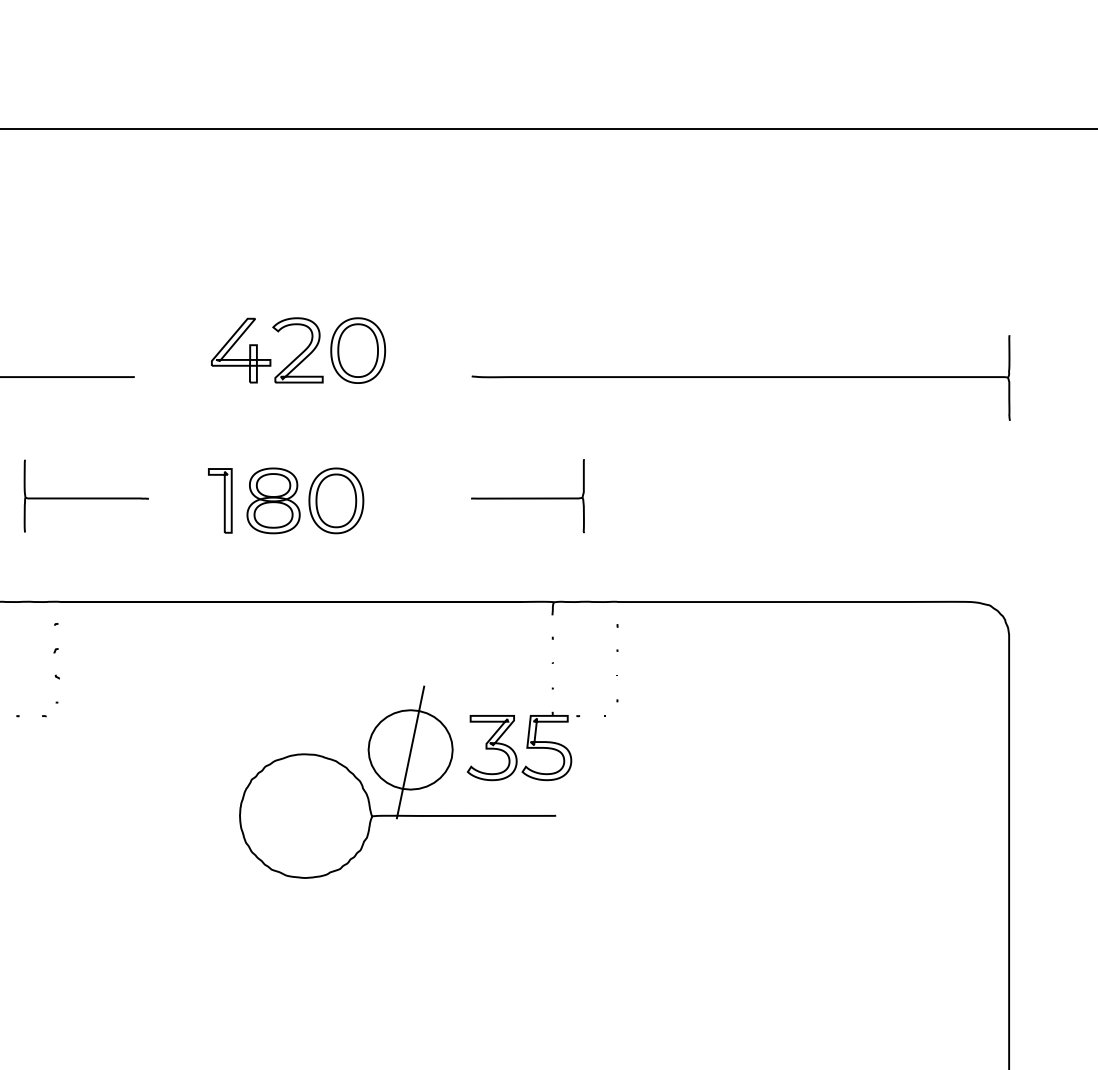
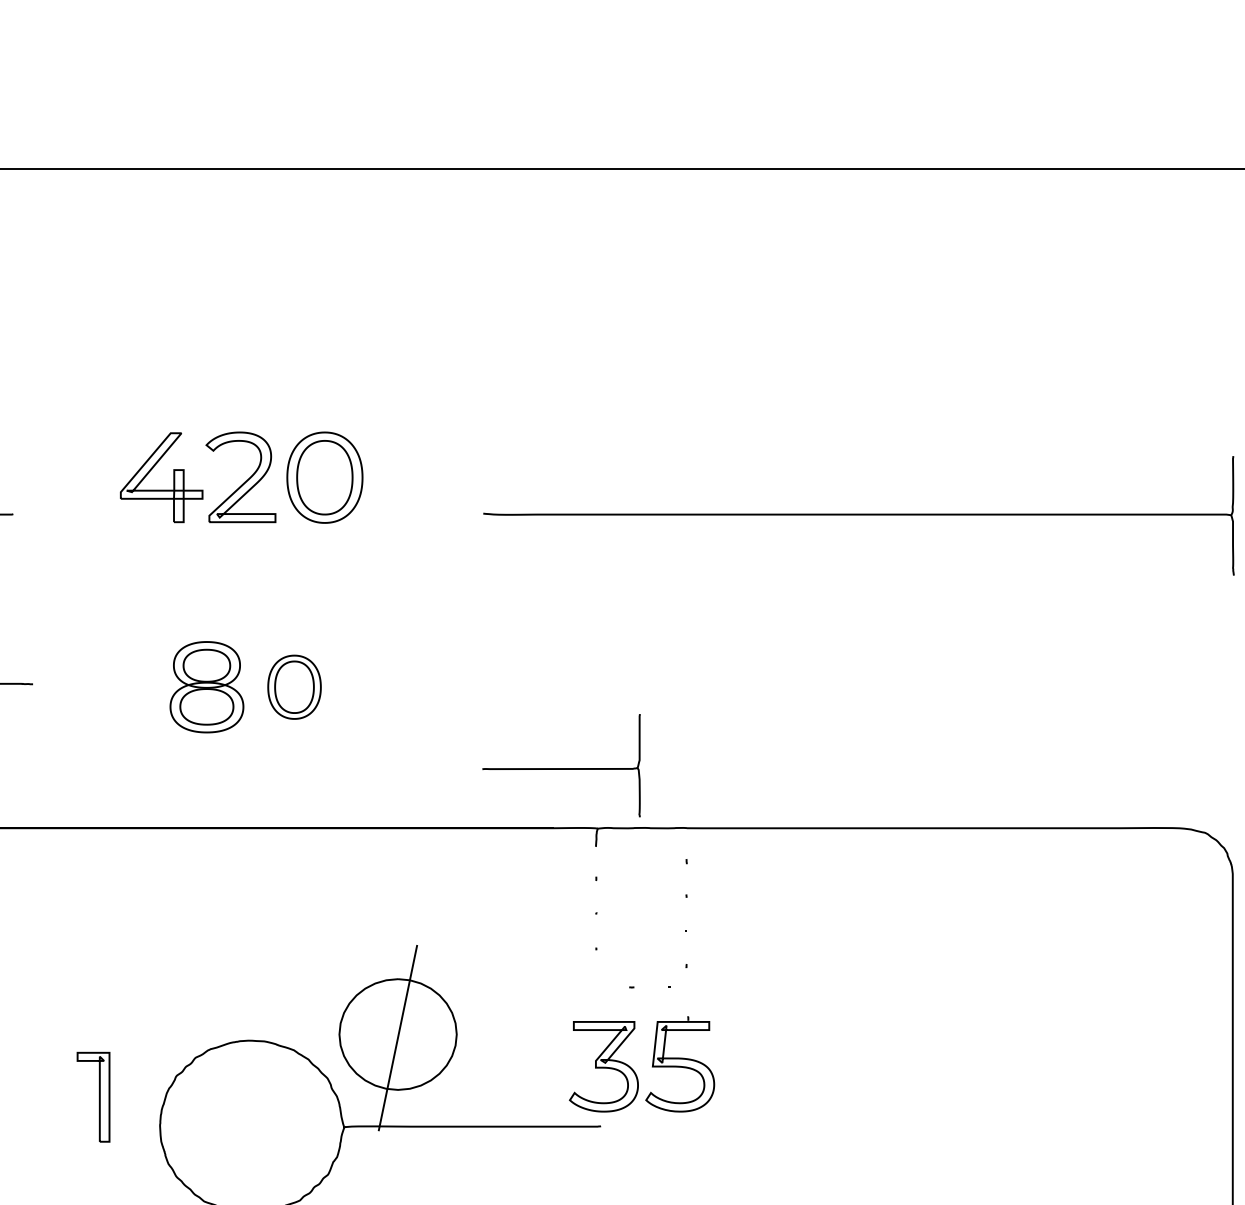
part: (527, 496) -> (561, 766), moved
part: (220, 500) -> (93, 1096), moved
part: (336, 500) -> (294, 686), size x0.7
part: (514, 750) -> (634, 1070), moved

